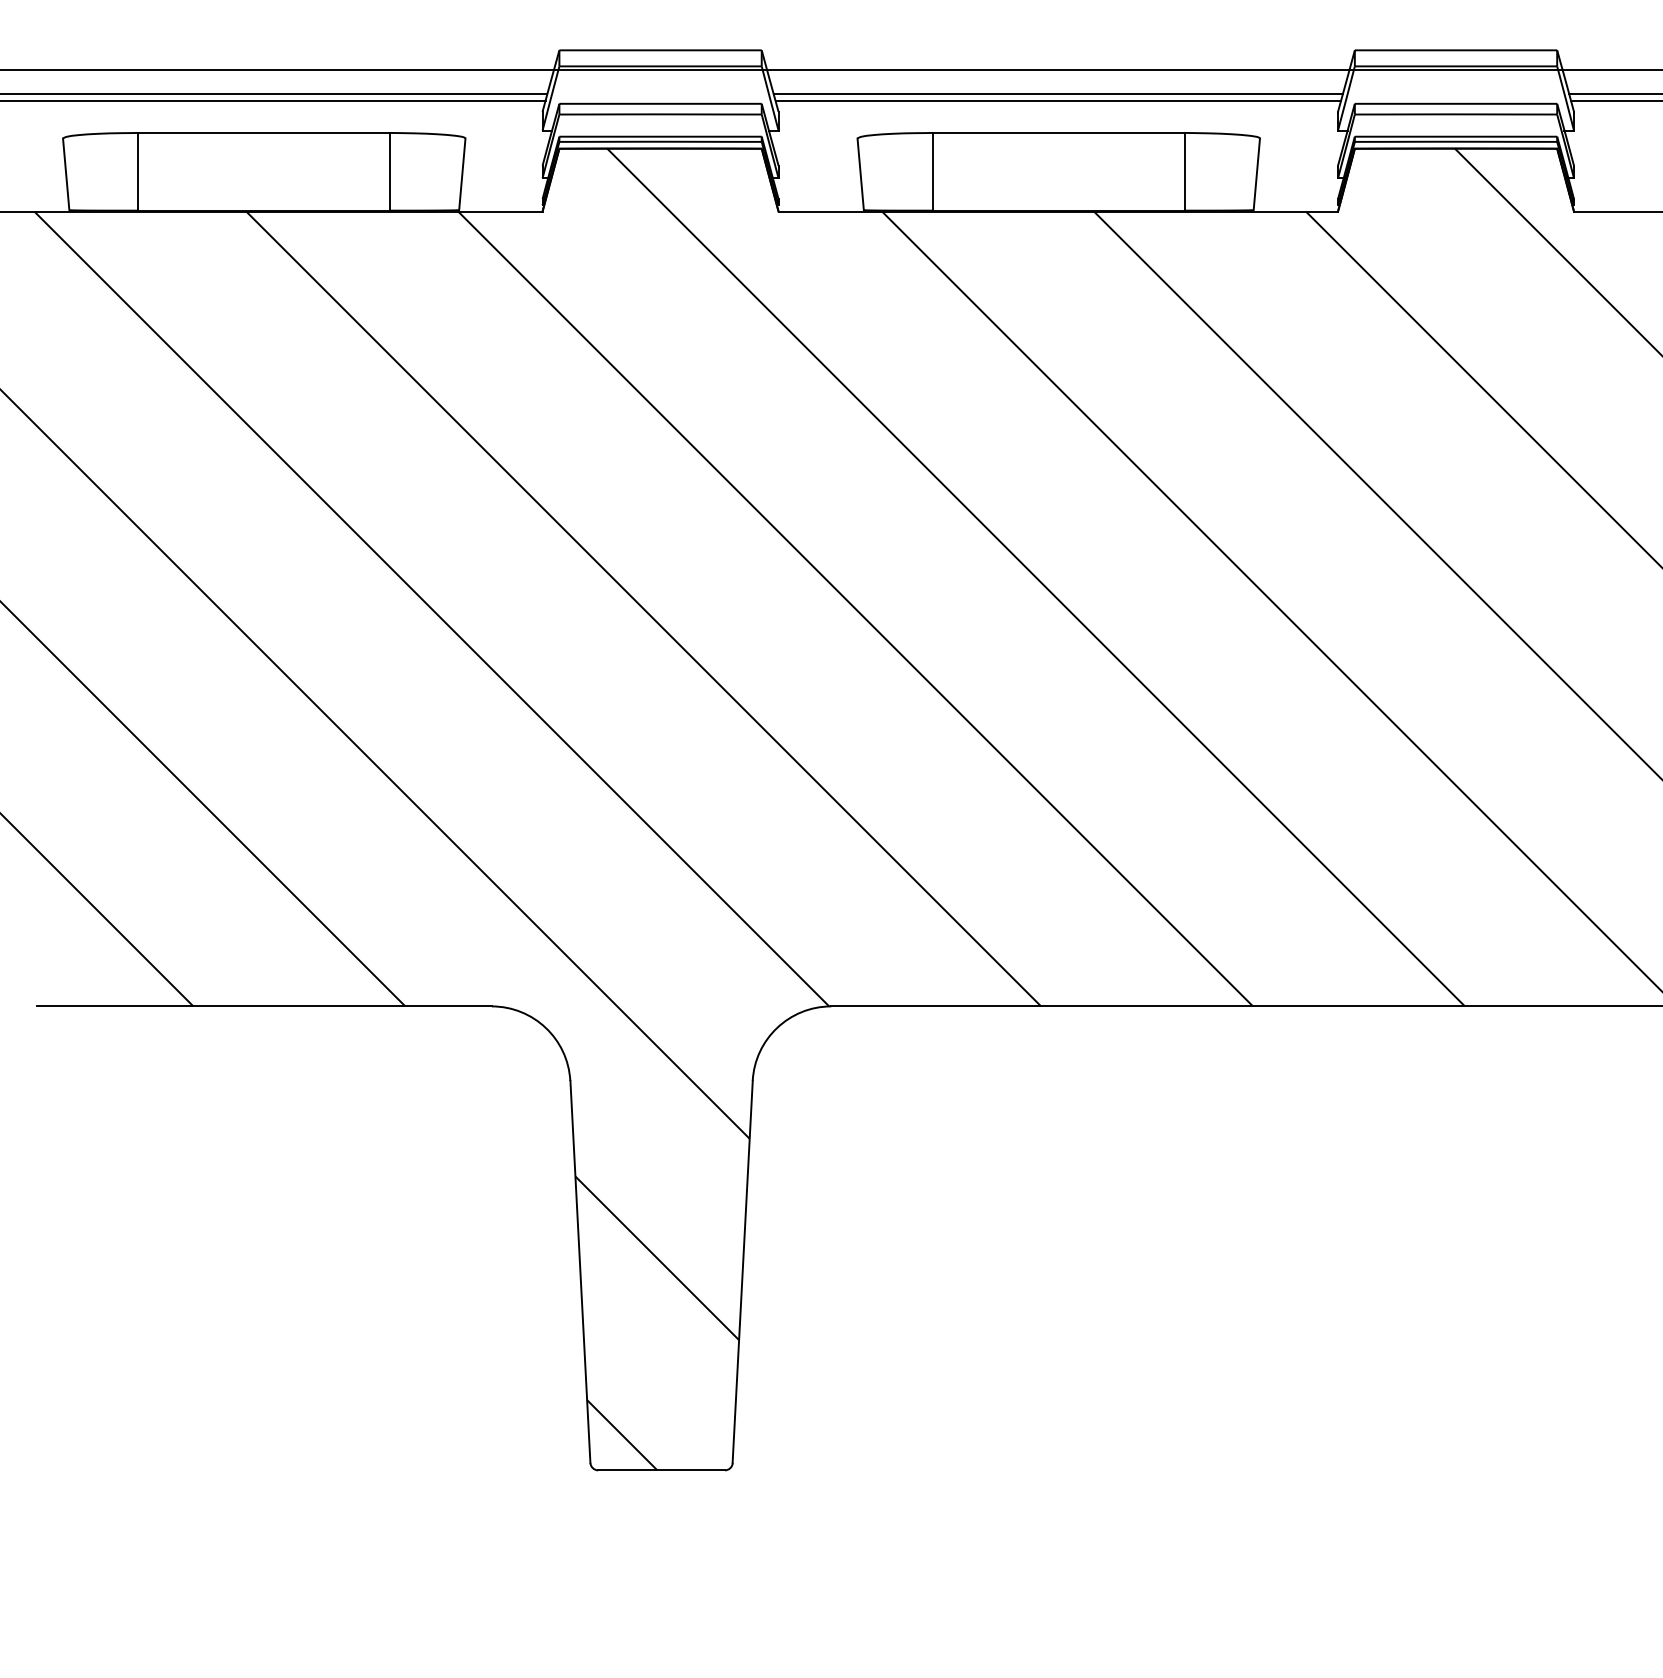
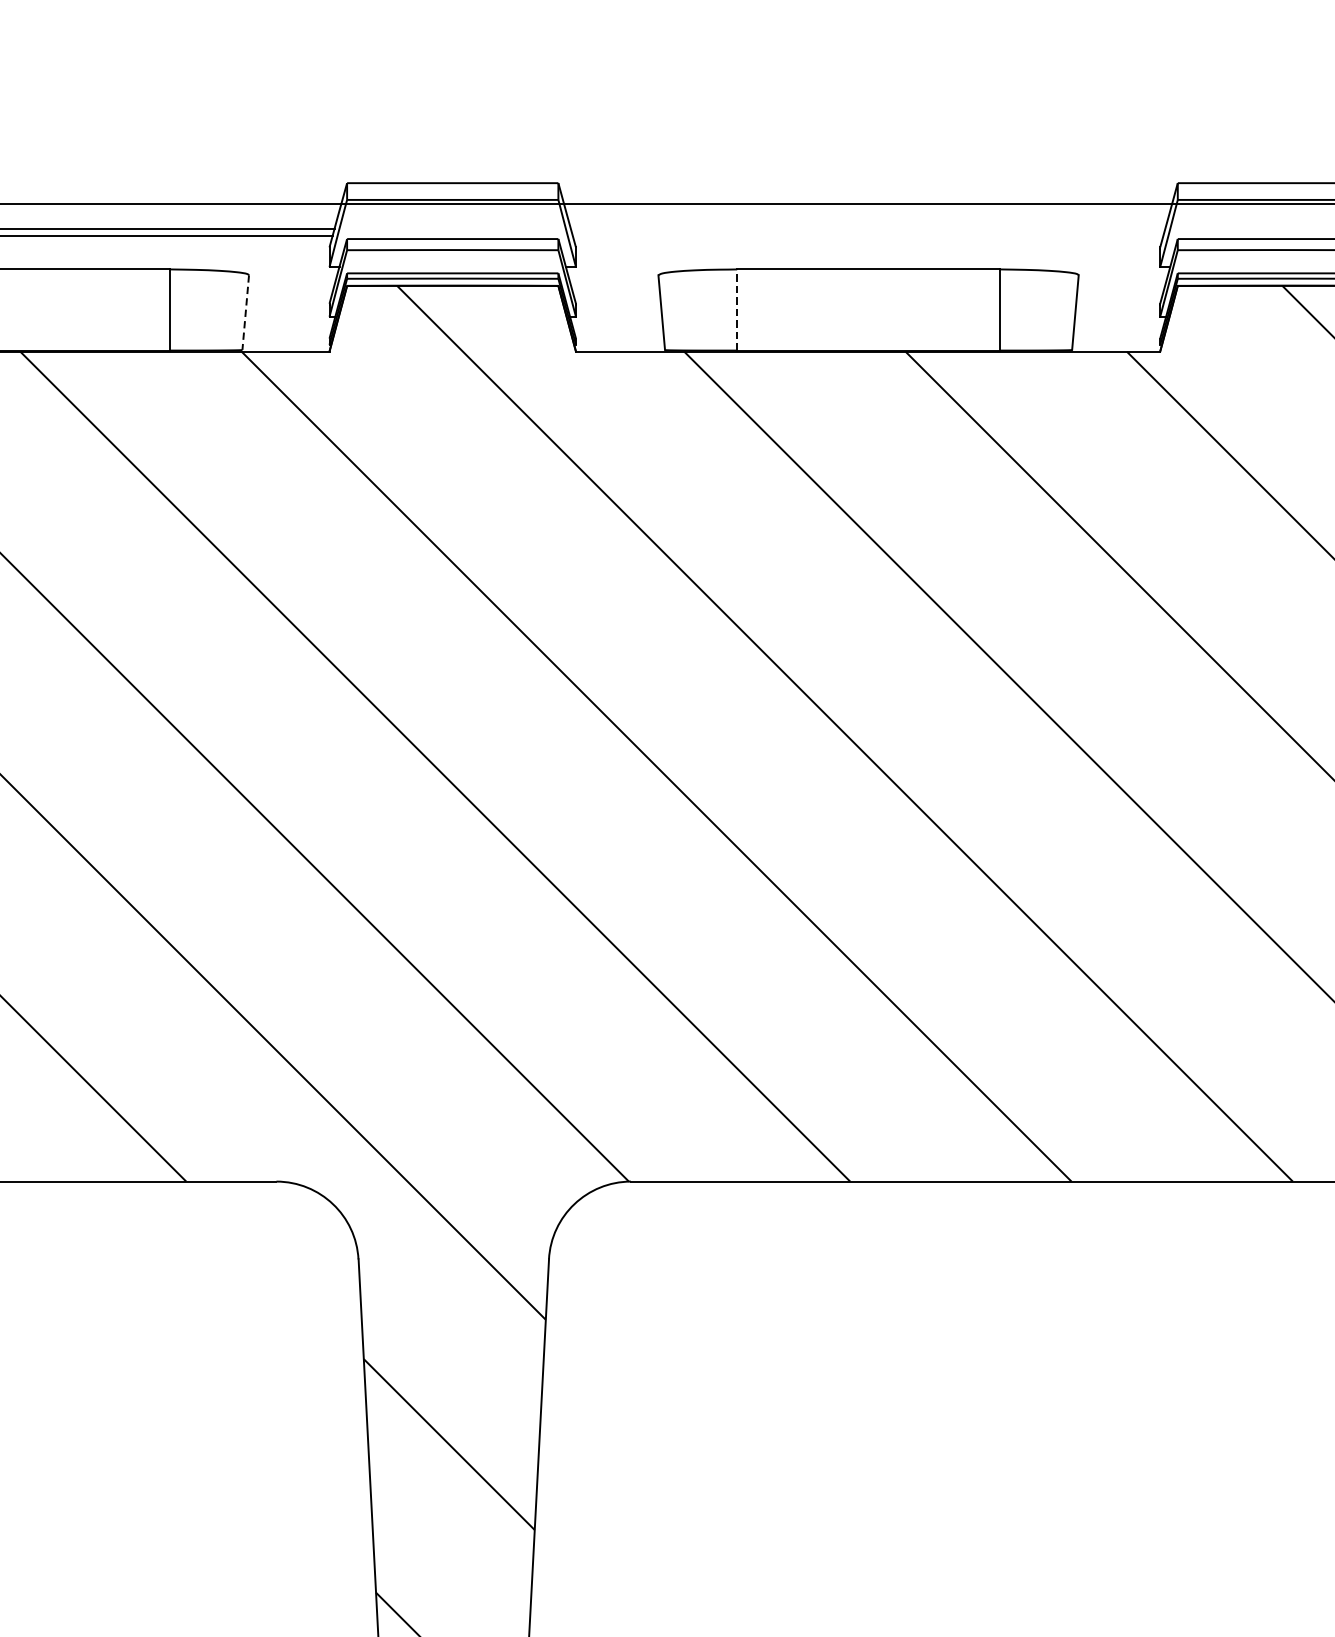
line: (1058, 93) -> (868, 228), removed
line: (1058, 100) -> (868, 235), removed
line: (932, 171) -> (736, 309), solid -> dashed
line: (462, 174) -> (245, 312), solid -> dashed

